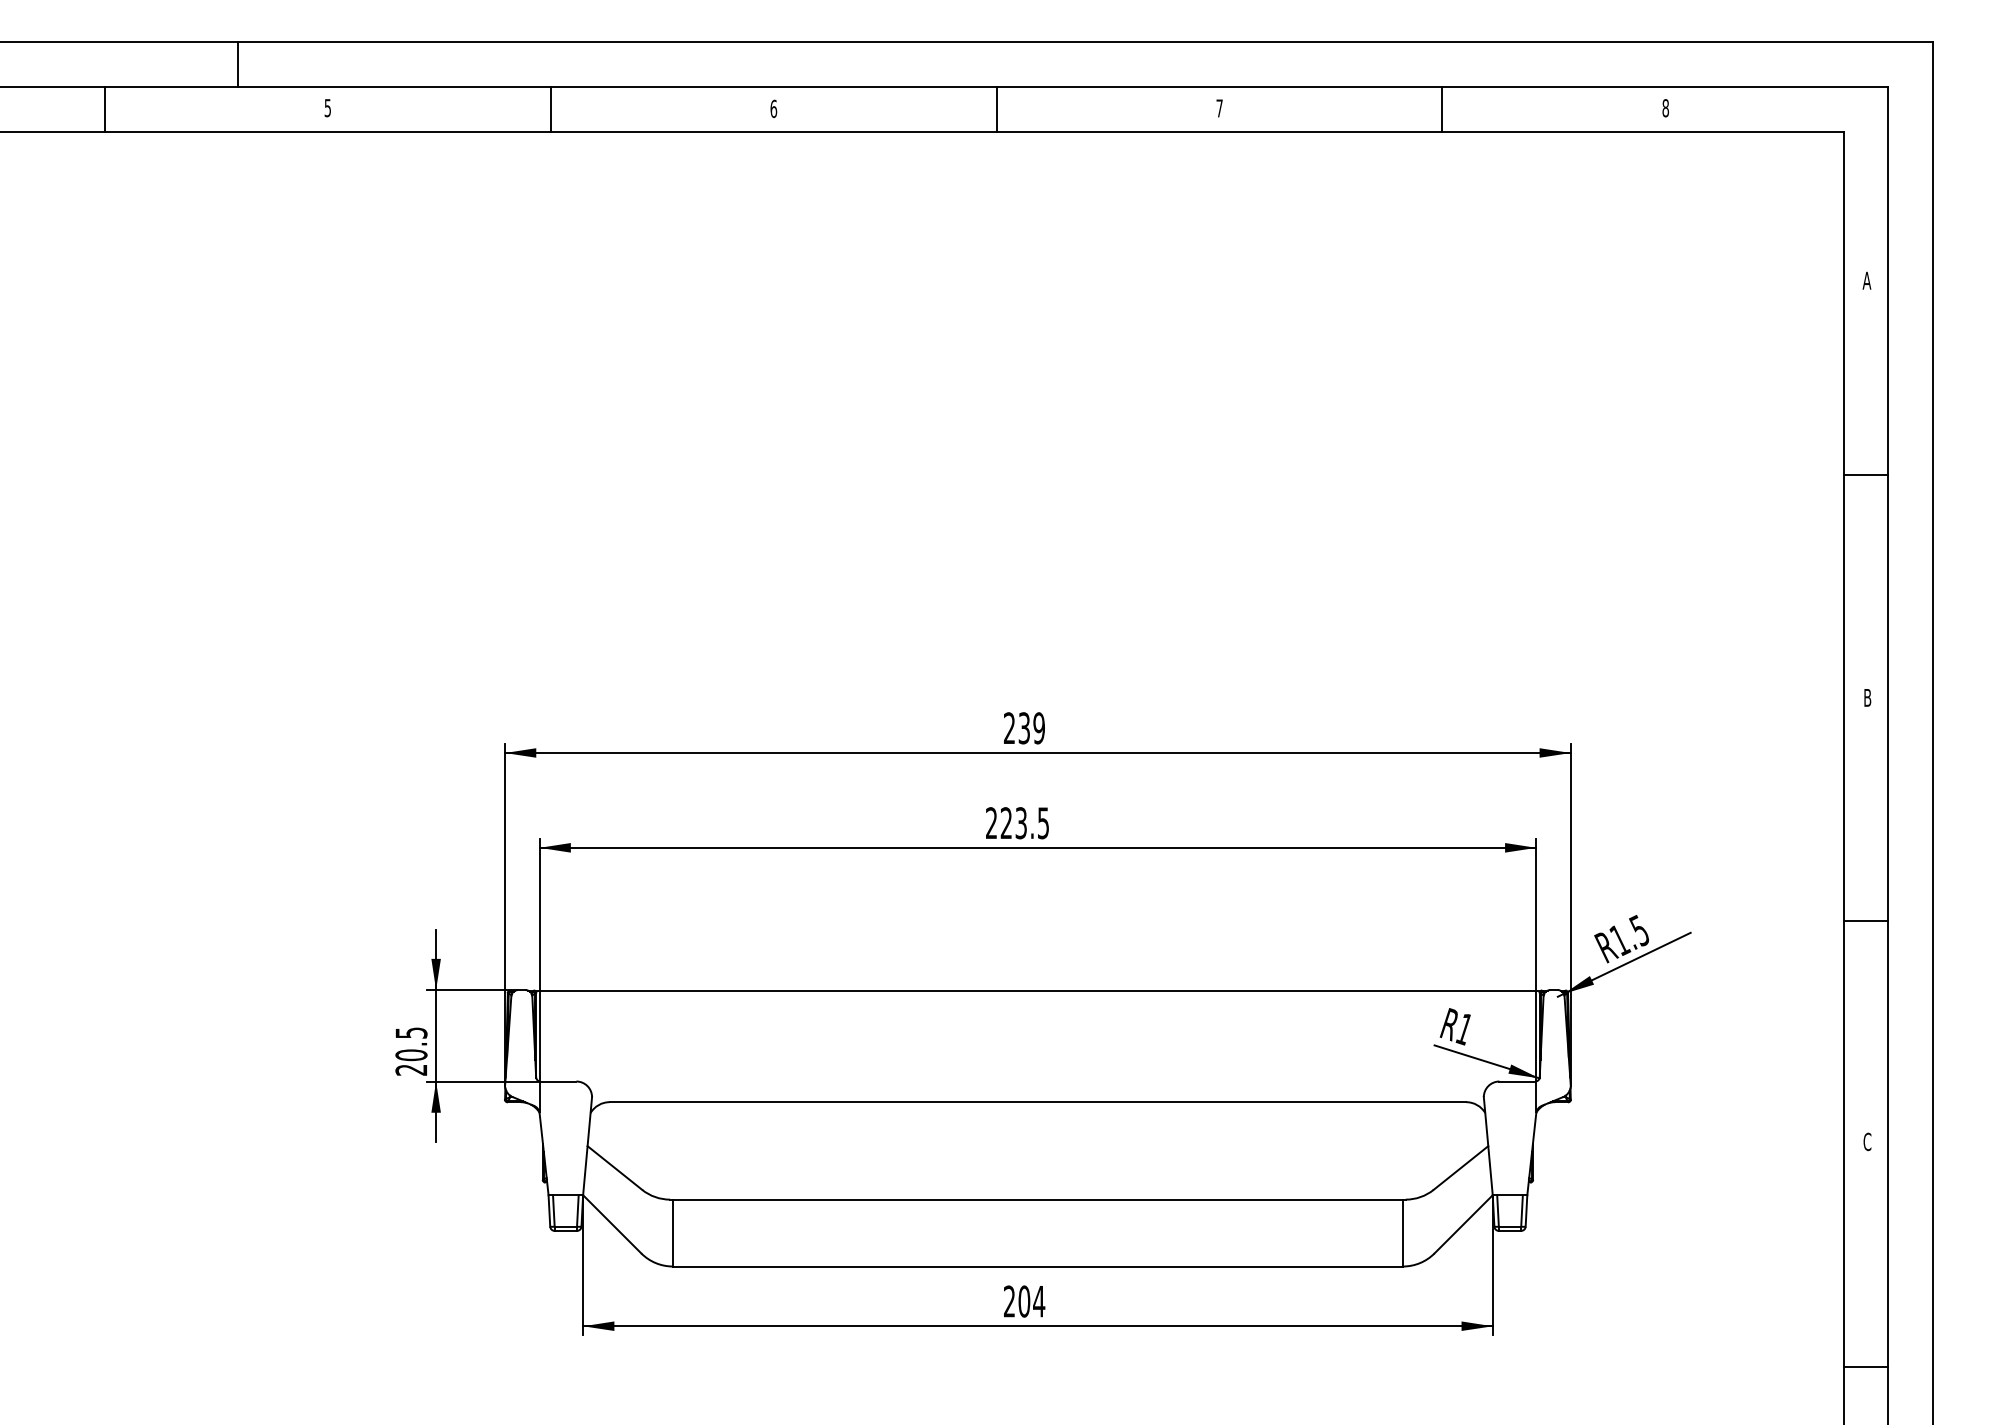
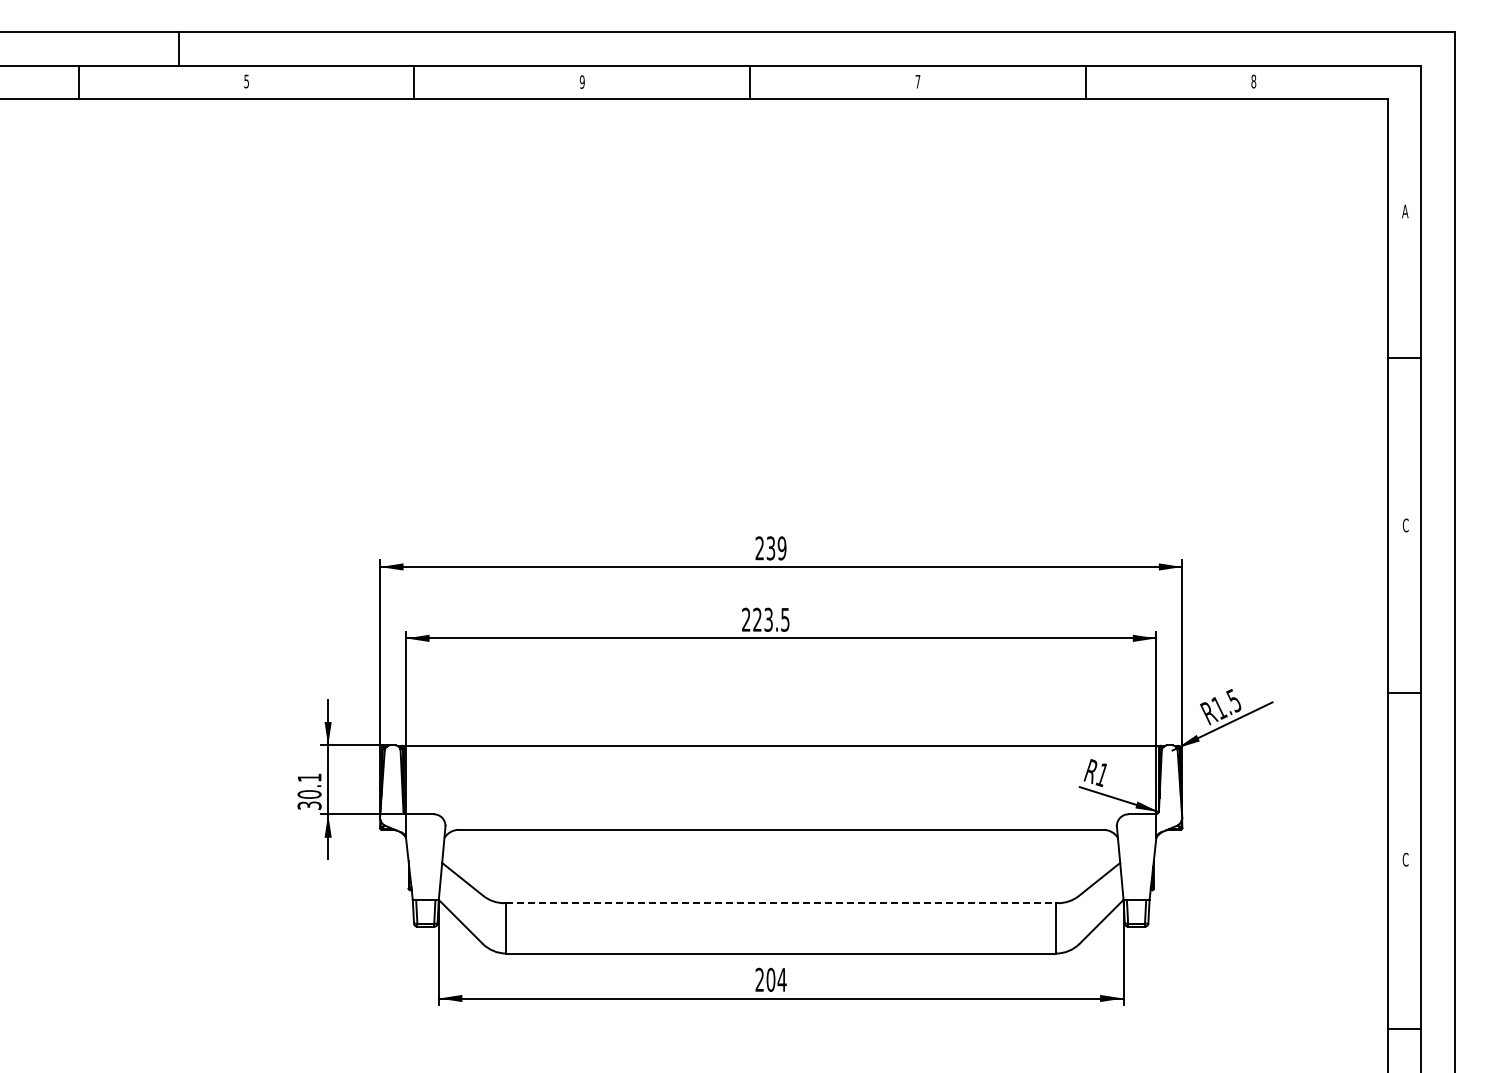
text: (772, 108) -> (581, 81), 6 -> 9
text: (1867, 697) -> (1405, 525), B -> C
text: (411, 1051) -> (309, 791), 20.5 -> 30.1
line: (1038, 1200) -> (781, 903), solid -> dashed

